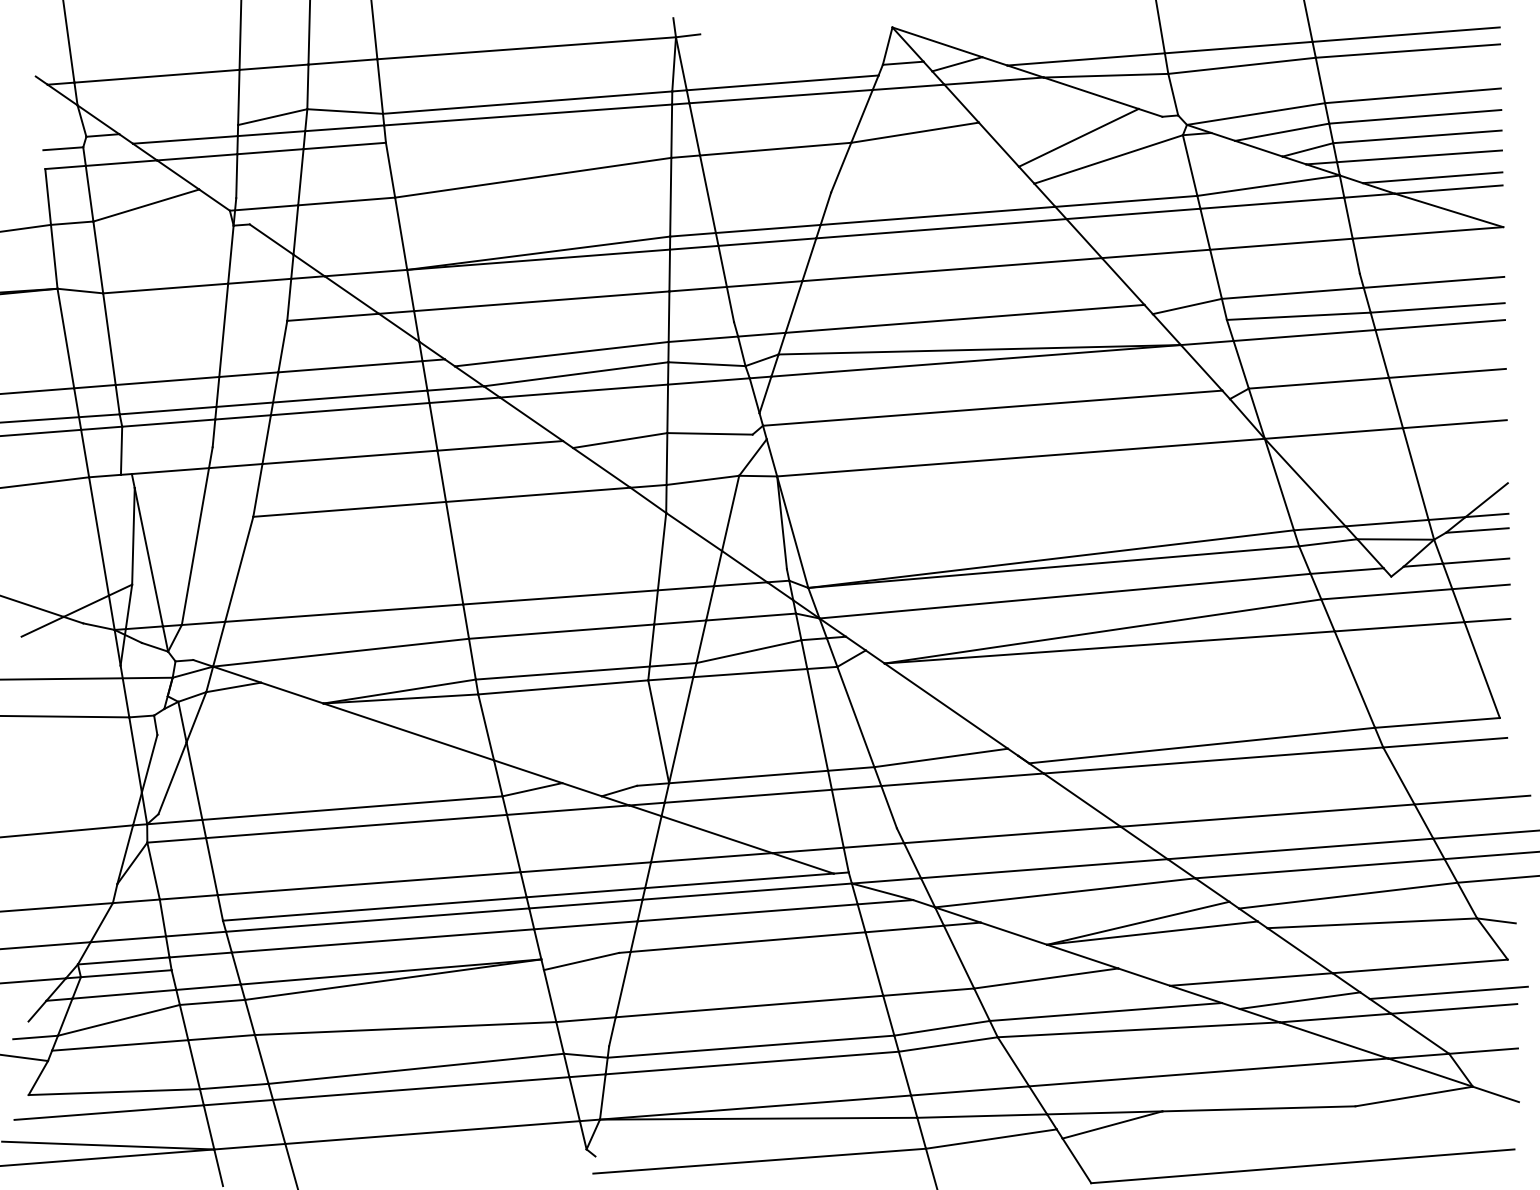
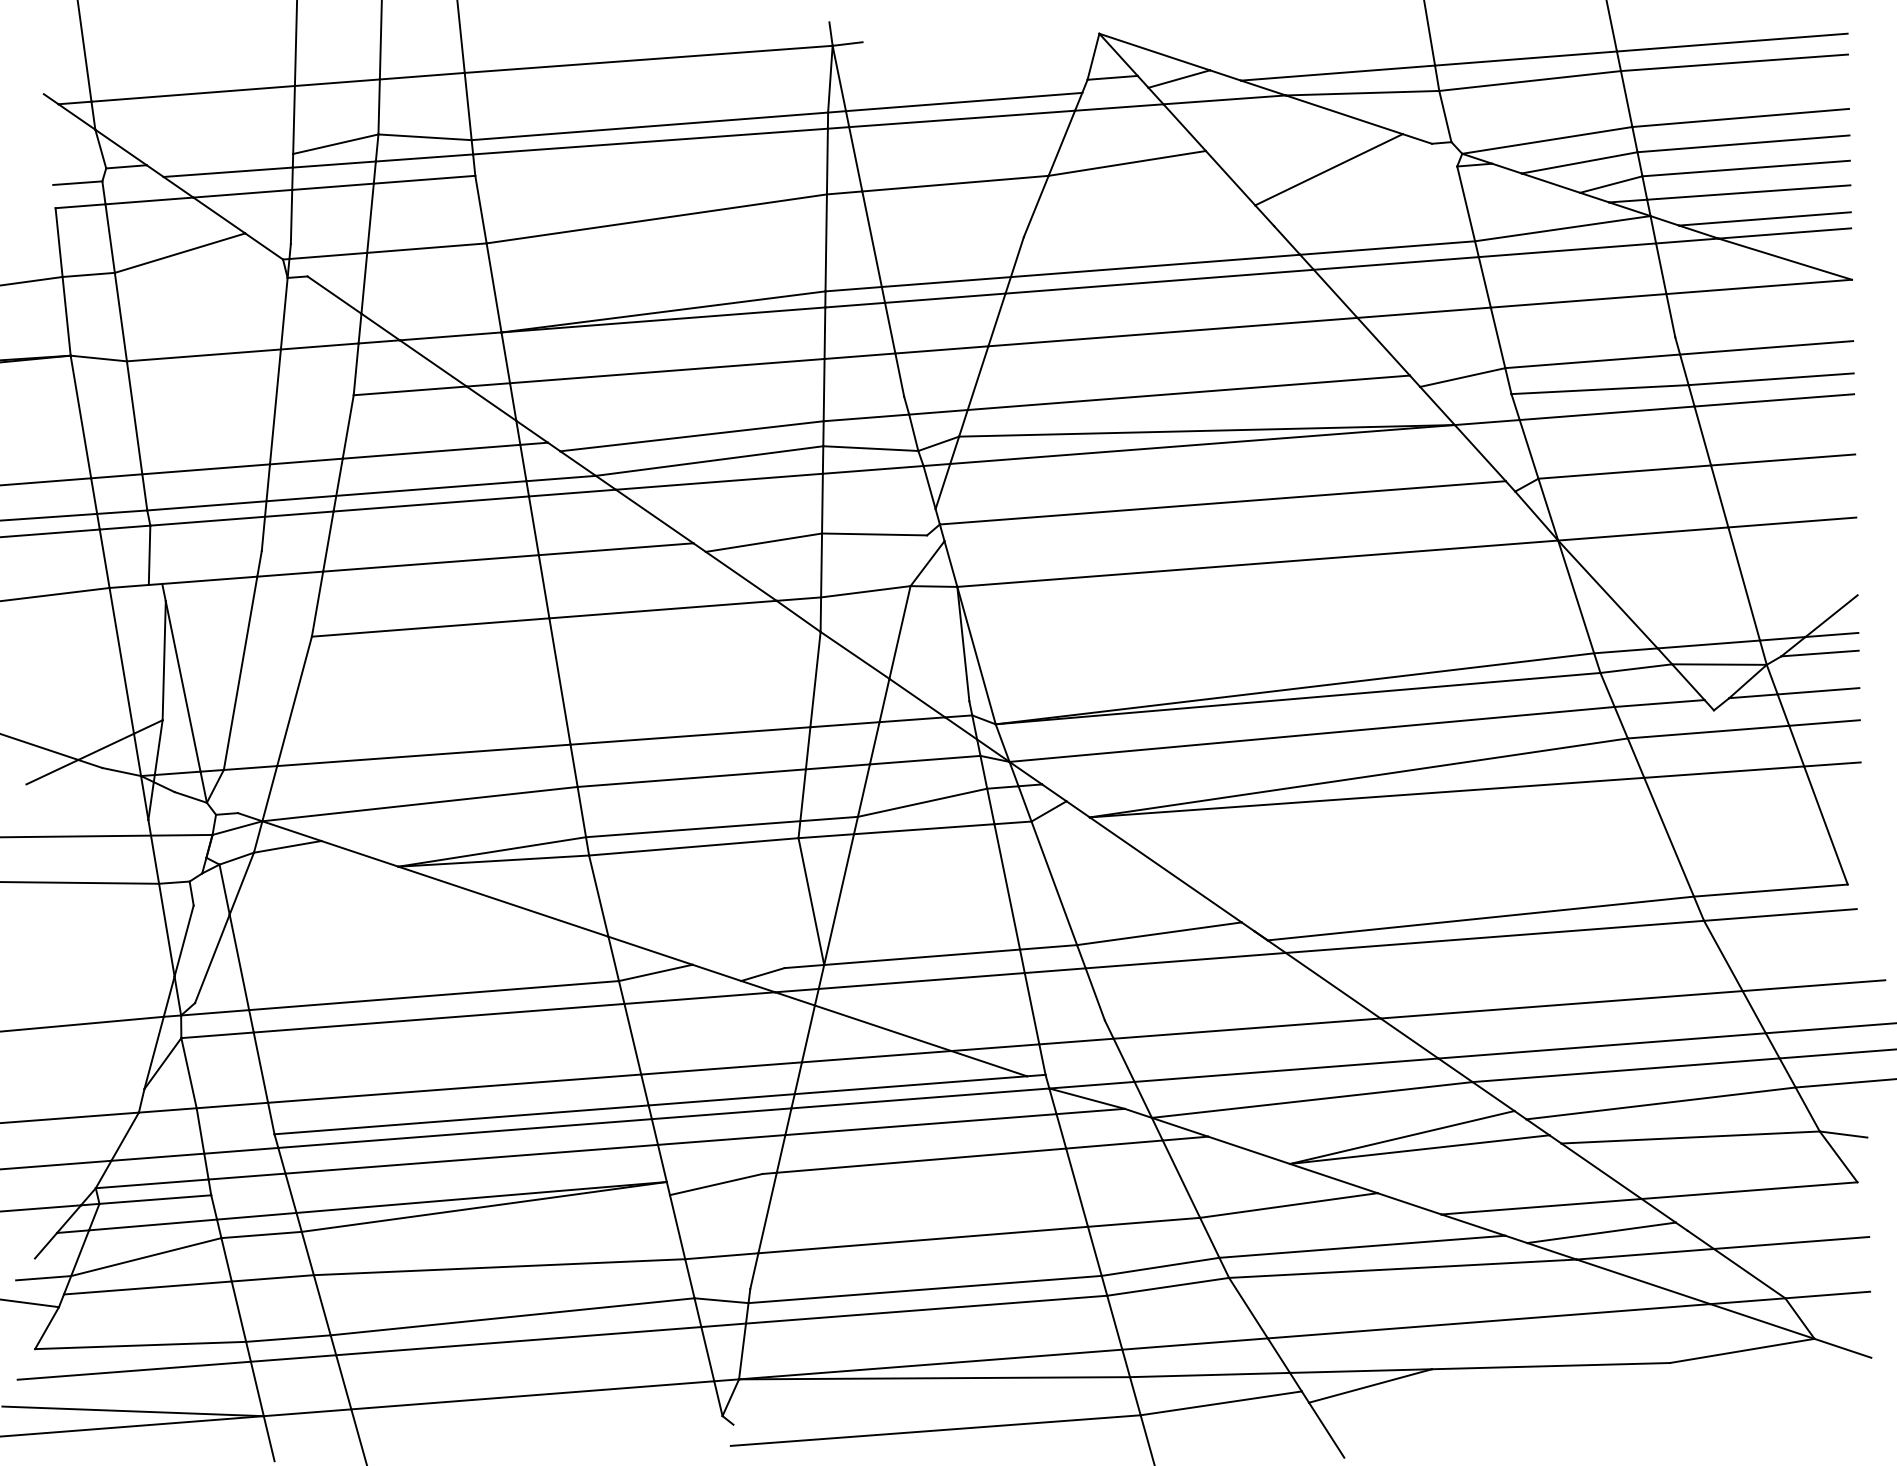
line: (1108, 159) -> (1365, 196), removed
line: (1448, 992) -> (1784, 1222), removed
line: (1302, 1166) -> (1604, 1437), removed

